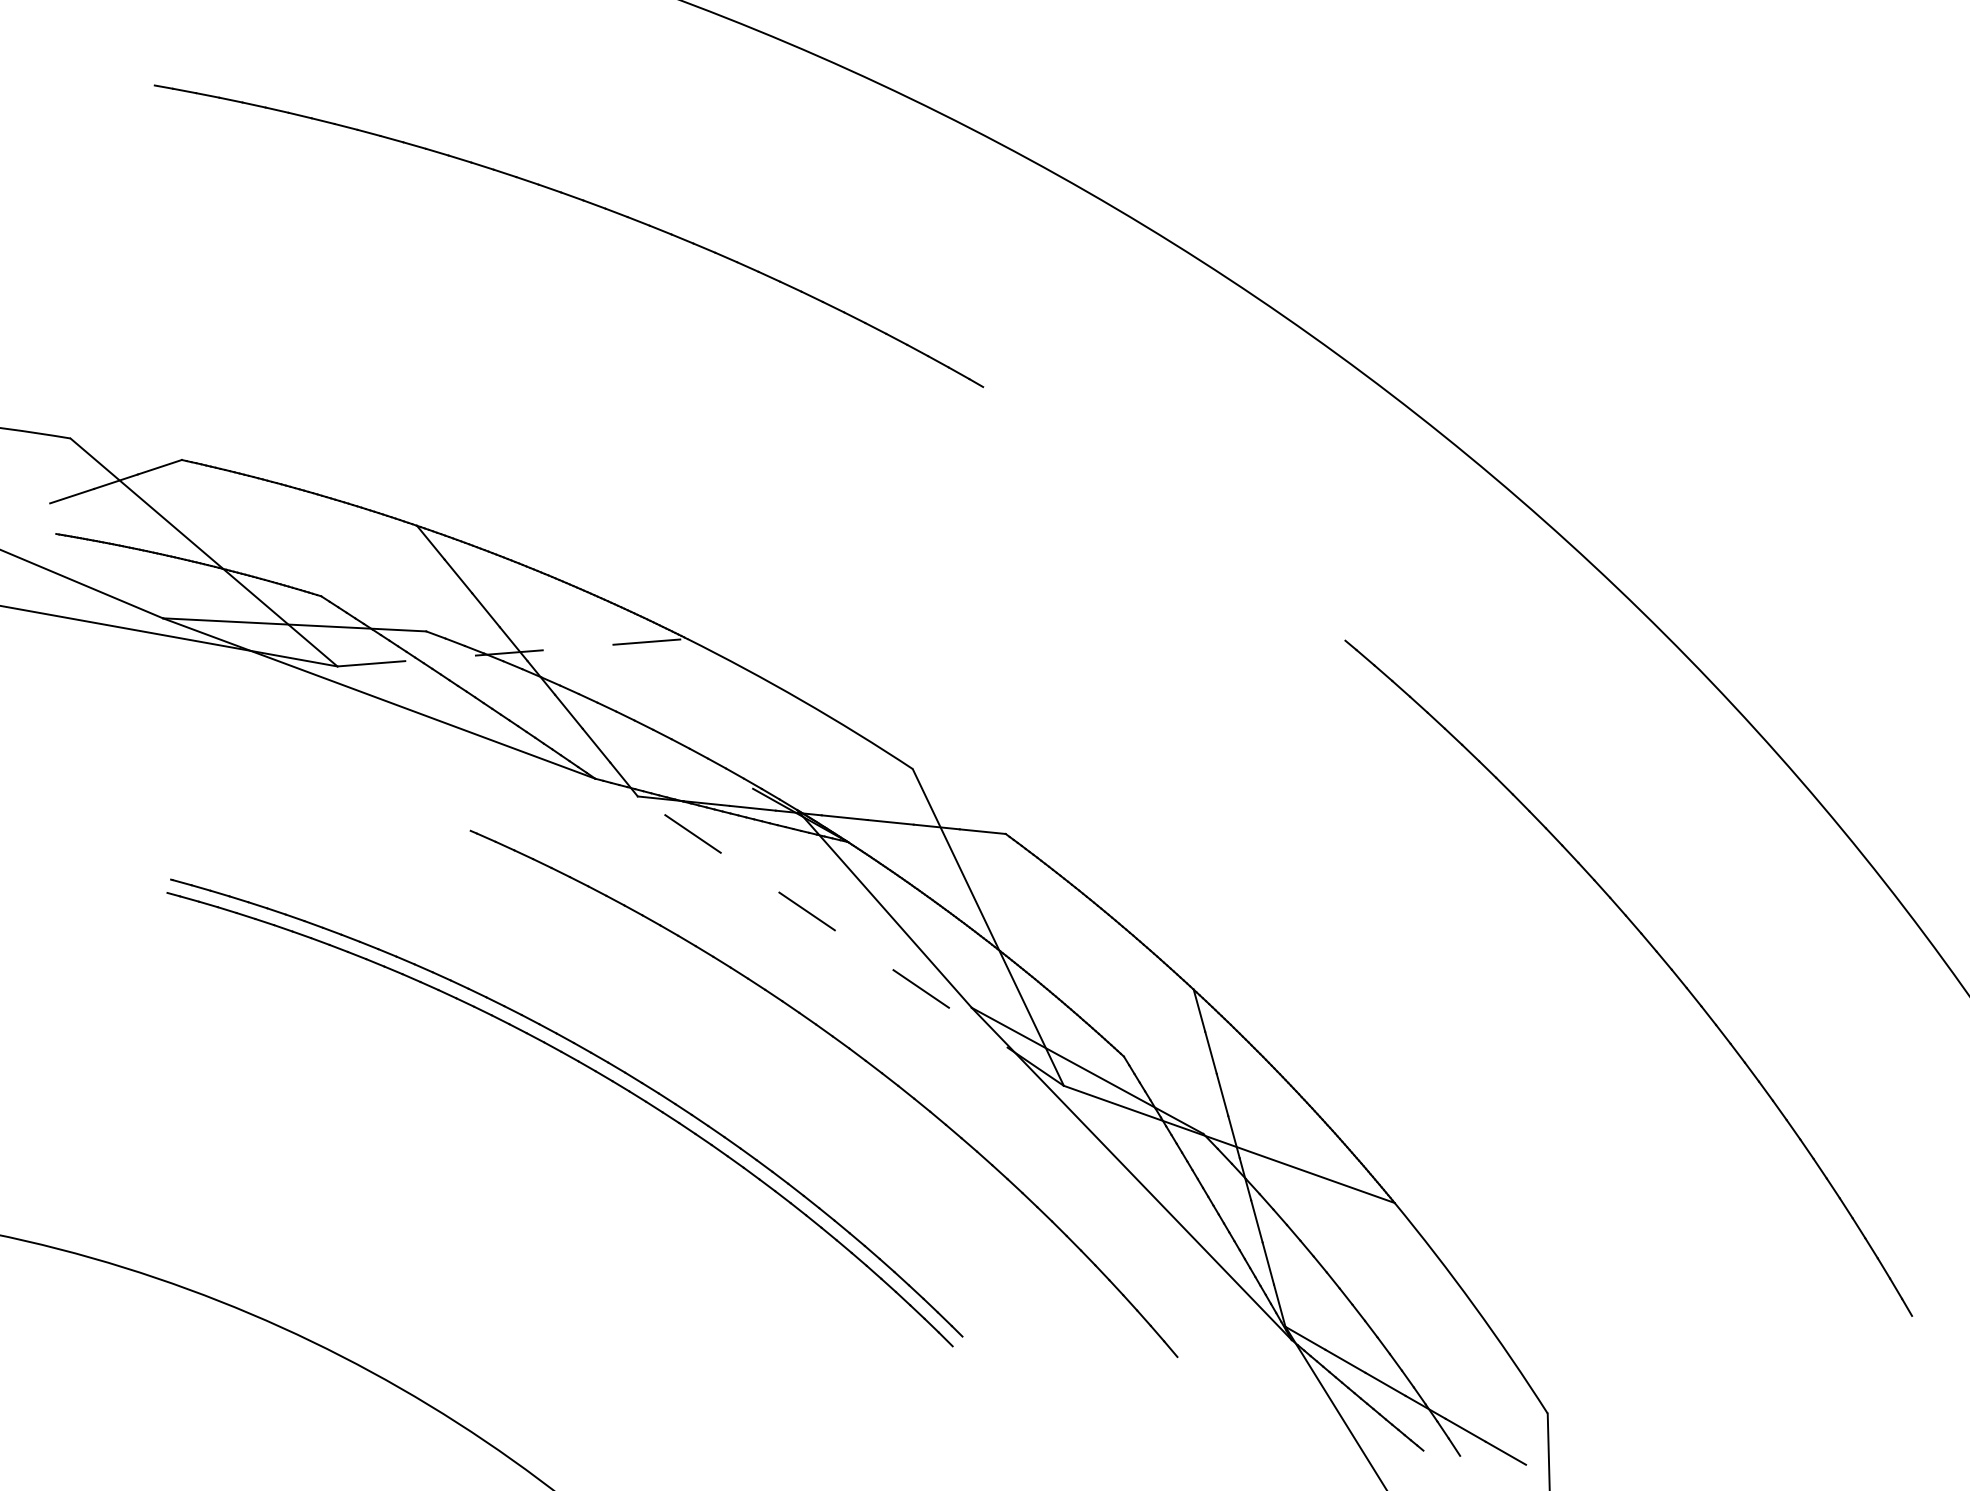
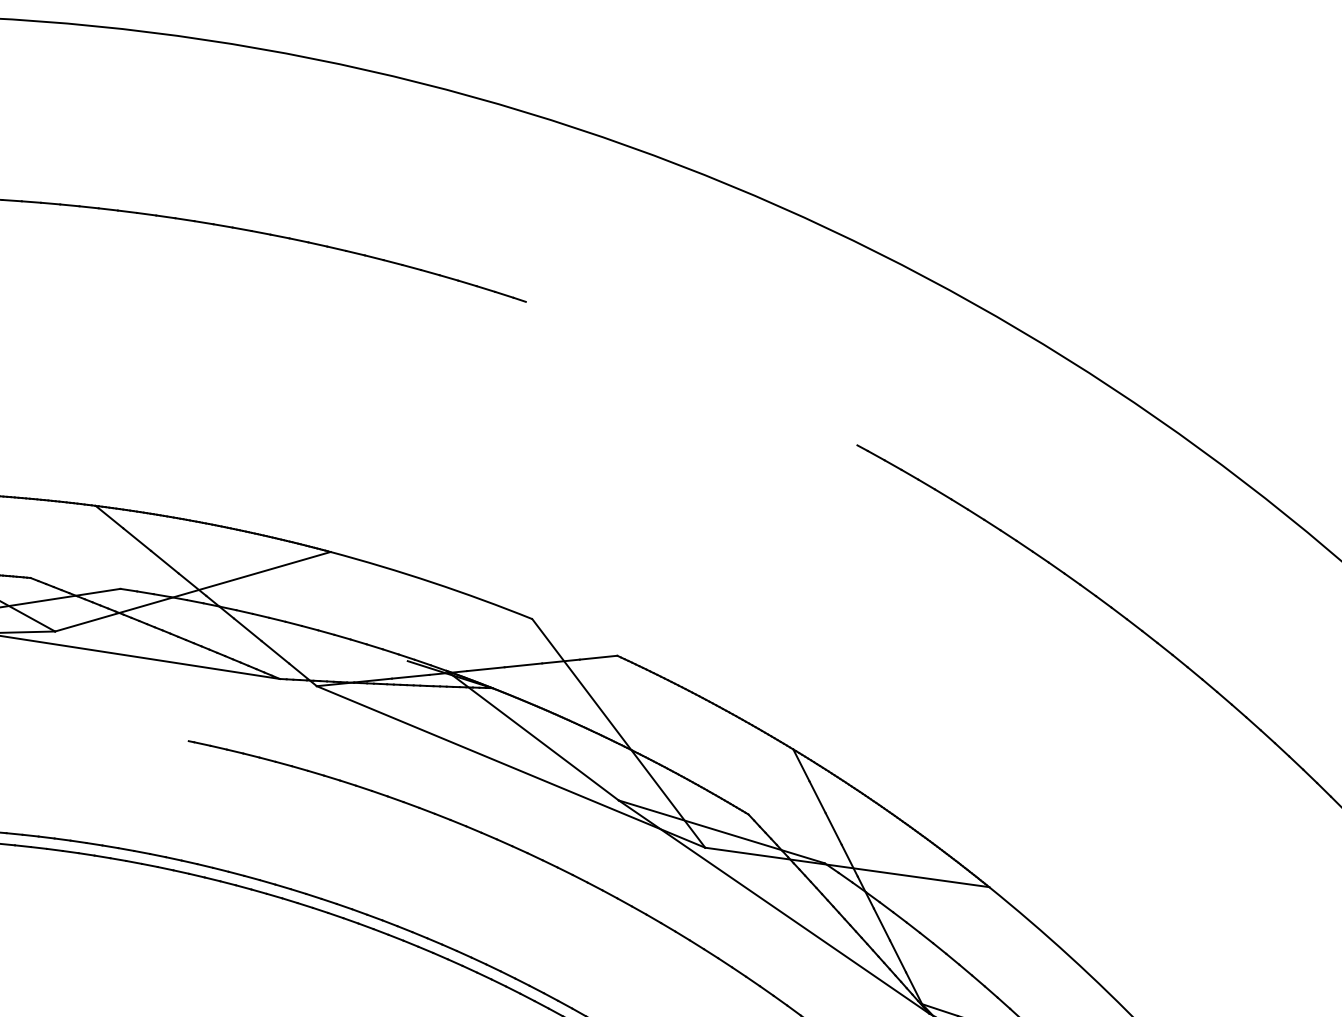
line: (512, 652) -> (192, 591), dashed -> solid
line: (850, 941) -> (510, 767), dashed -> solid

